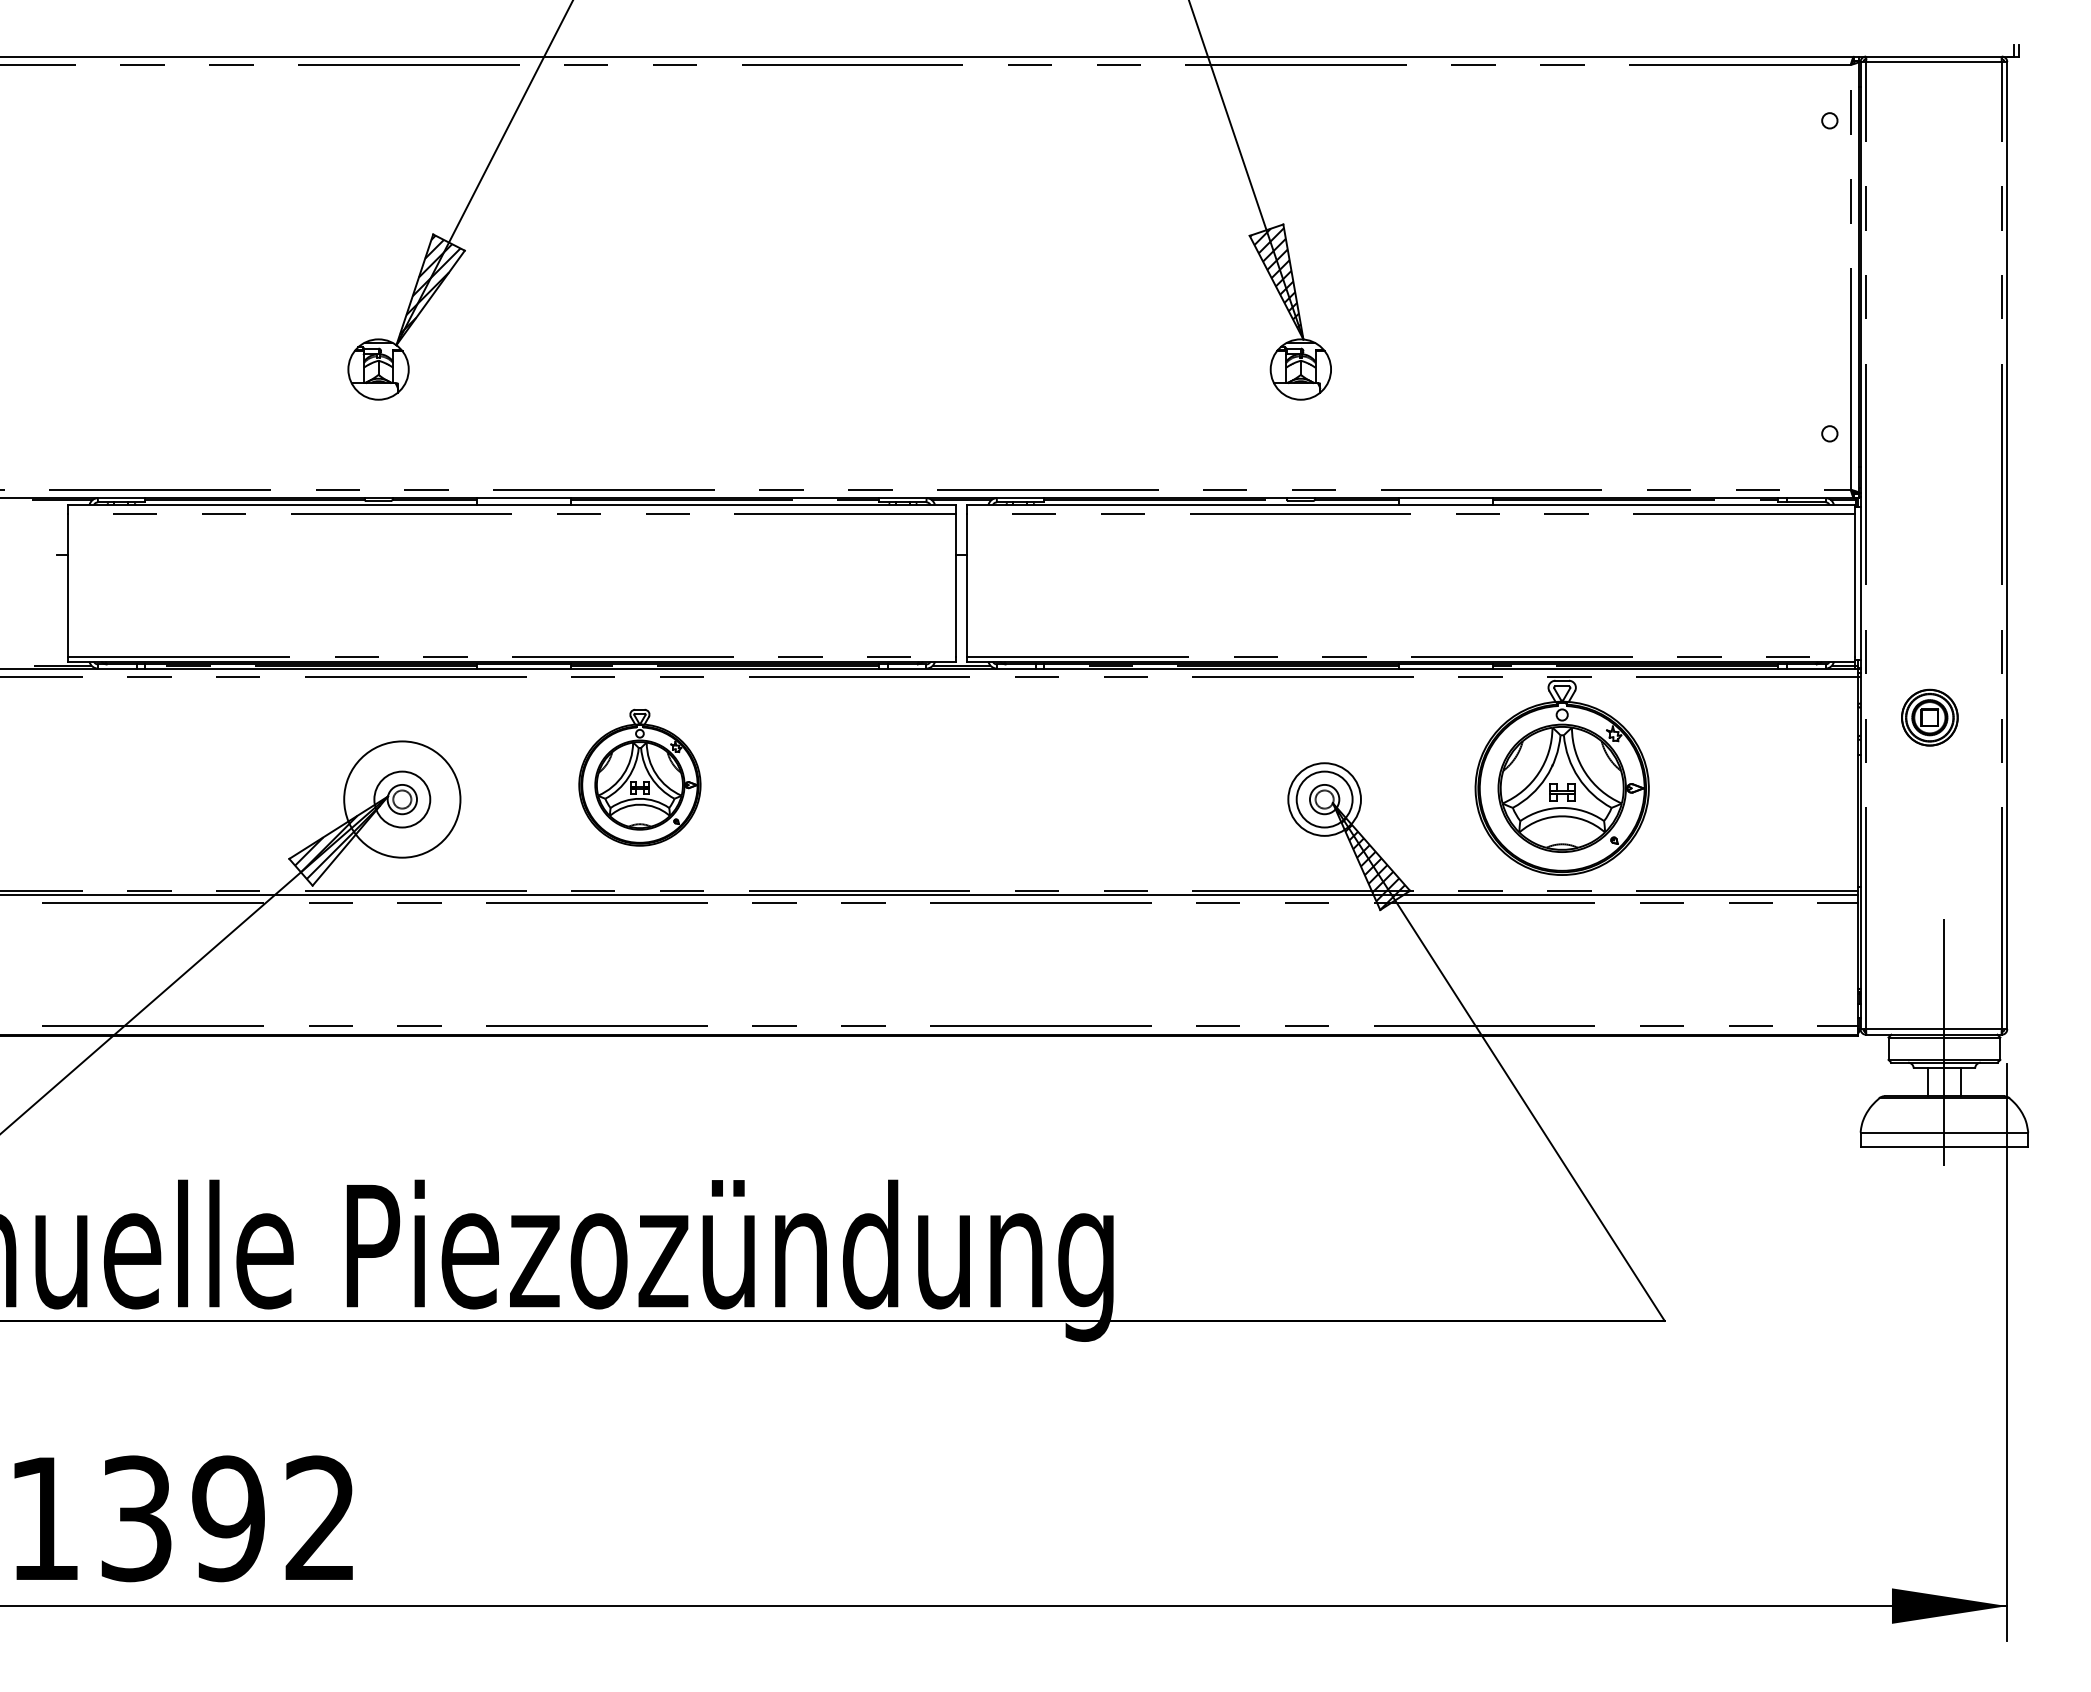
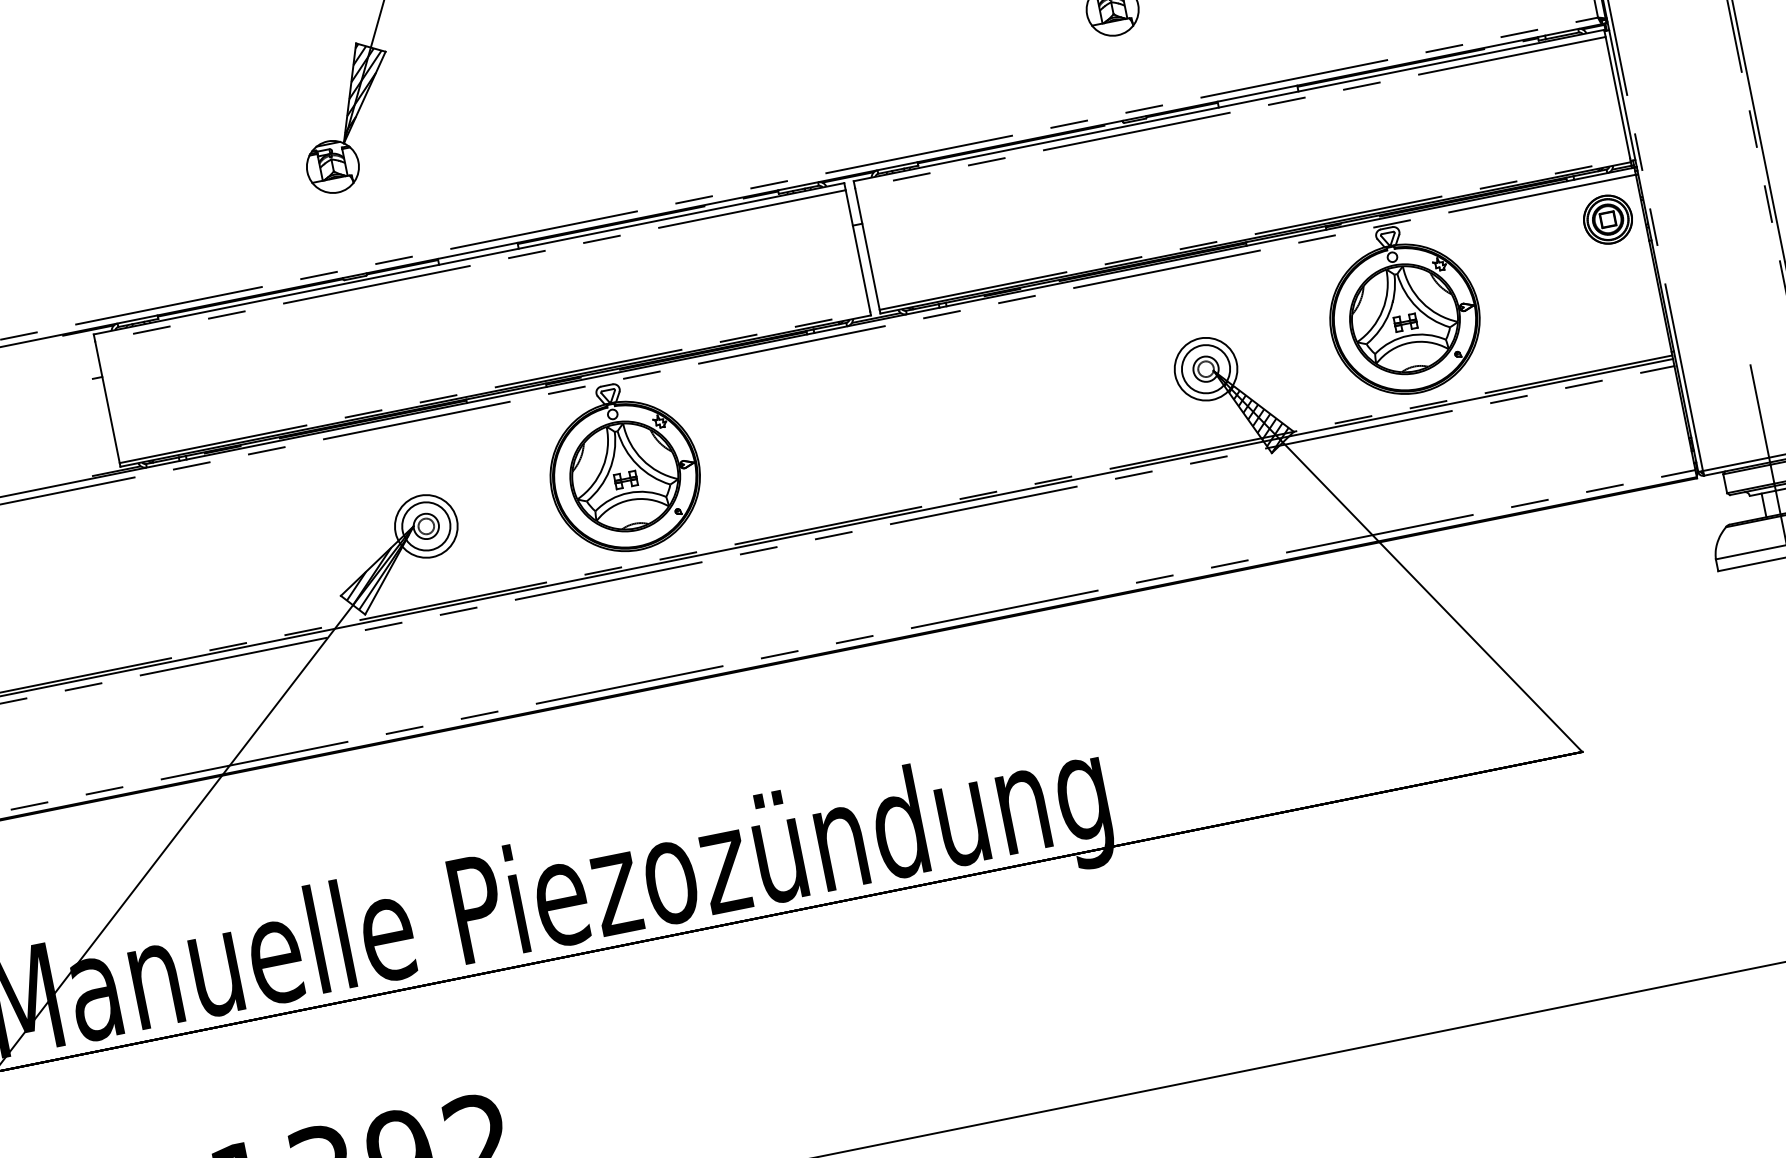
part: (1929, 717) -> (1607, 219), moved
part: (639, 777) -> (623, 467), size x1.43
circle: (402, 799) -> (426, 526), size x0.62

